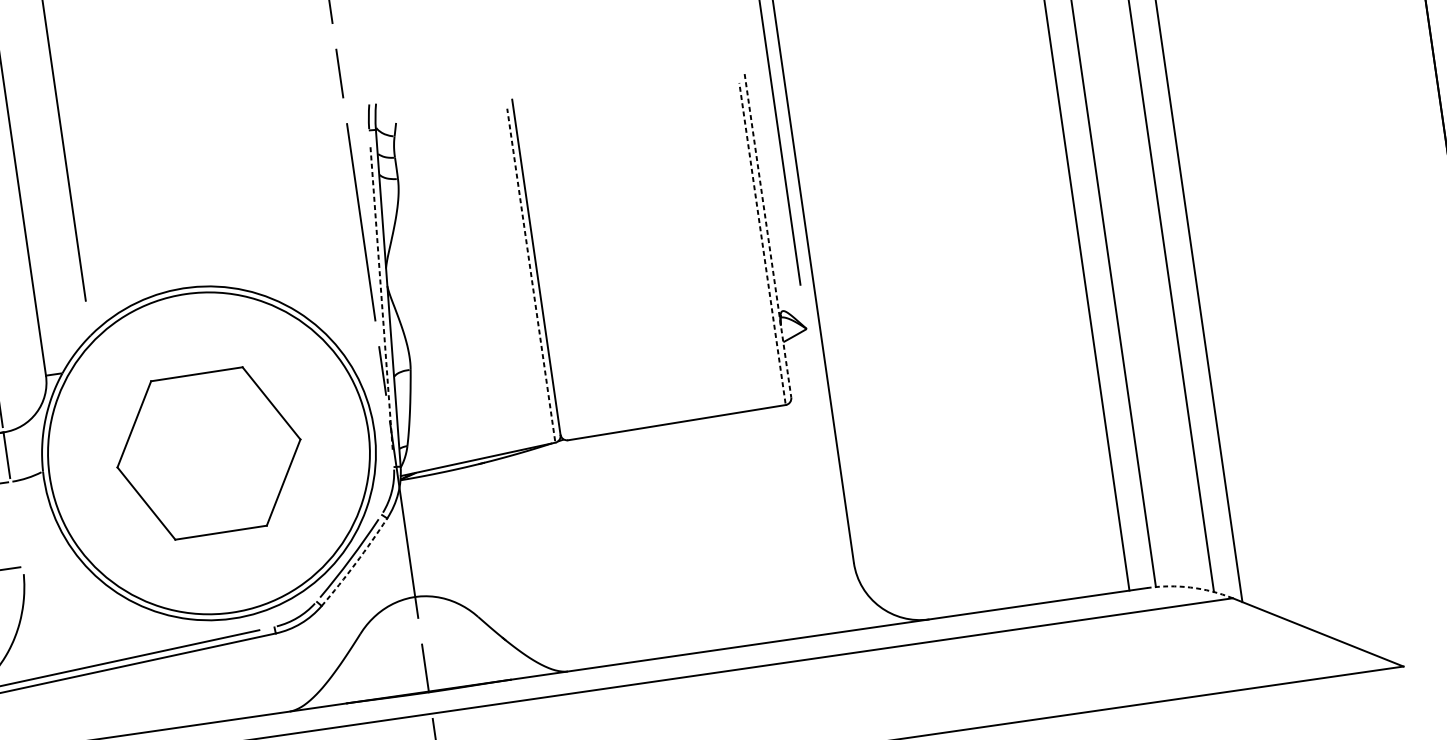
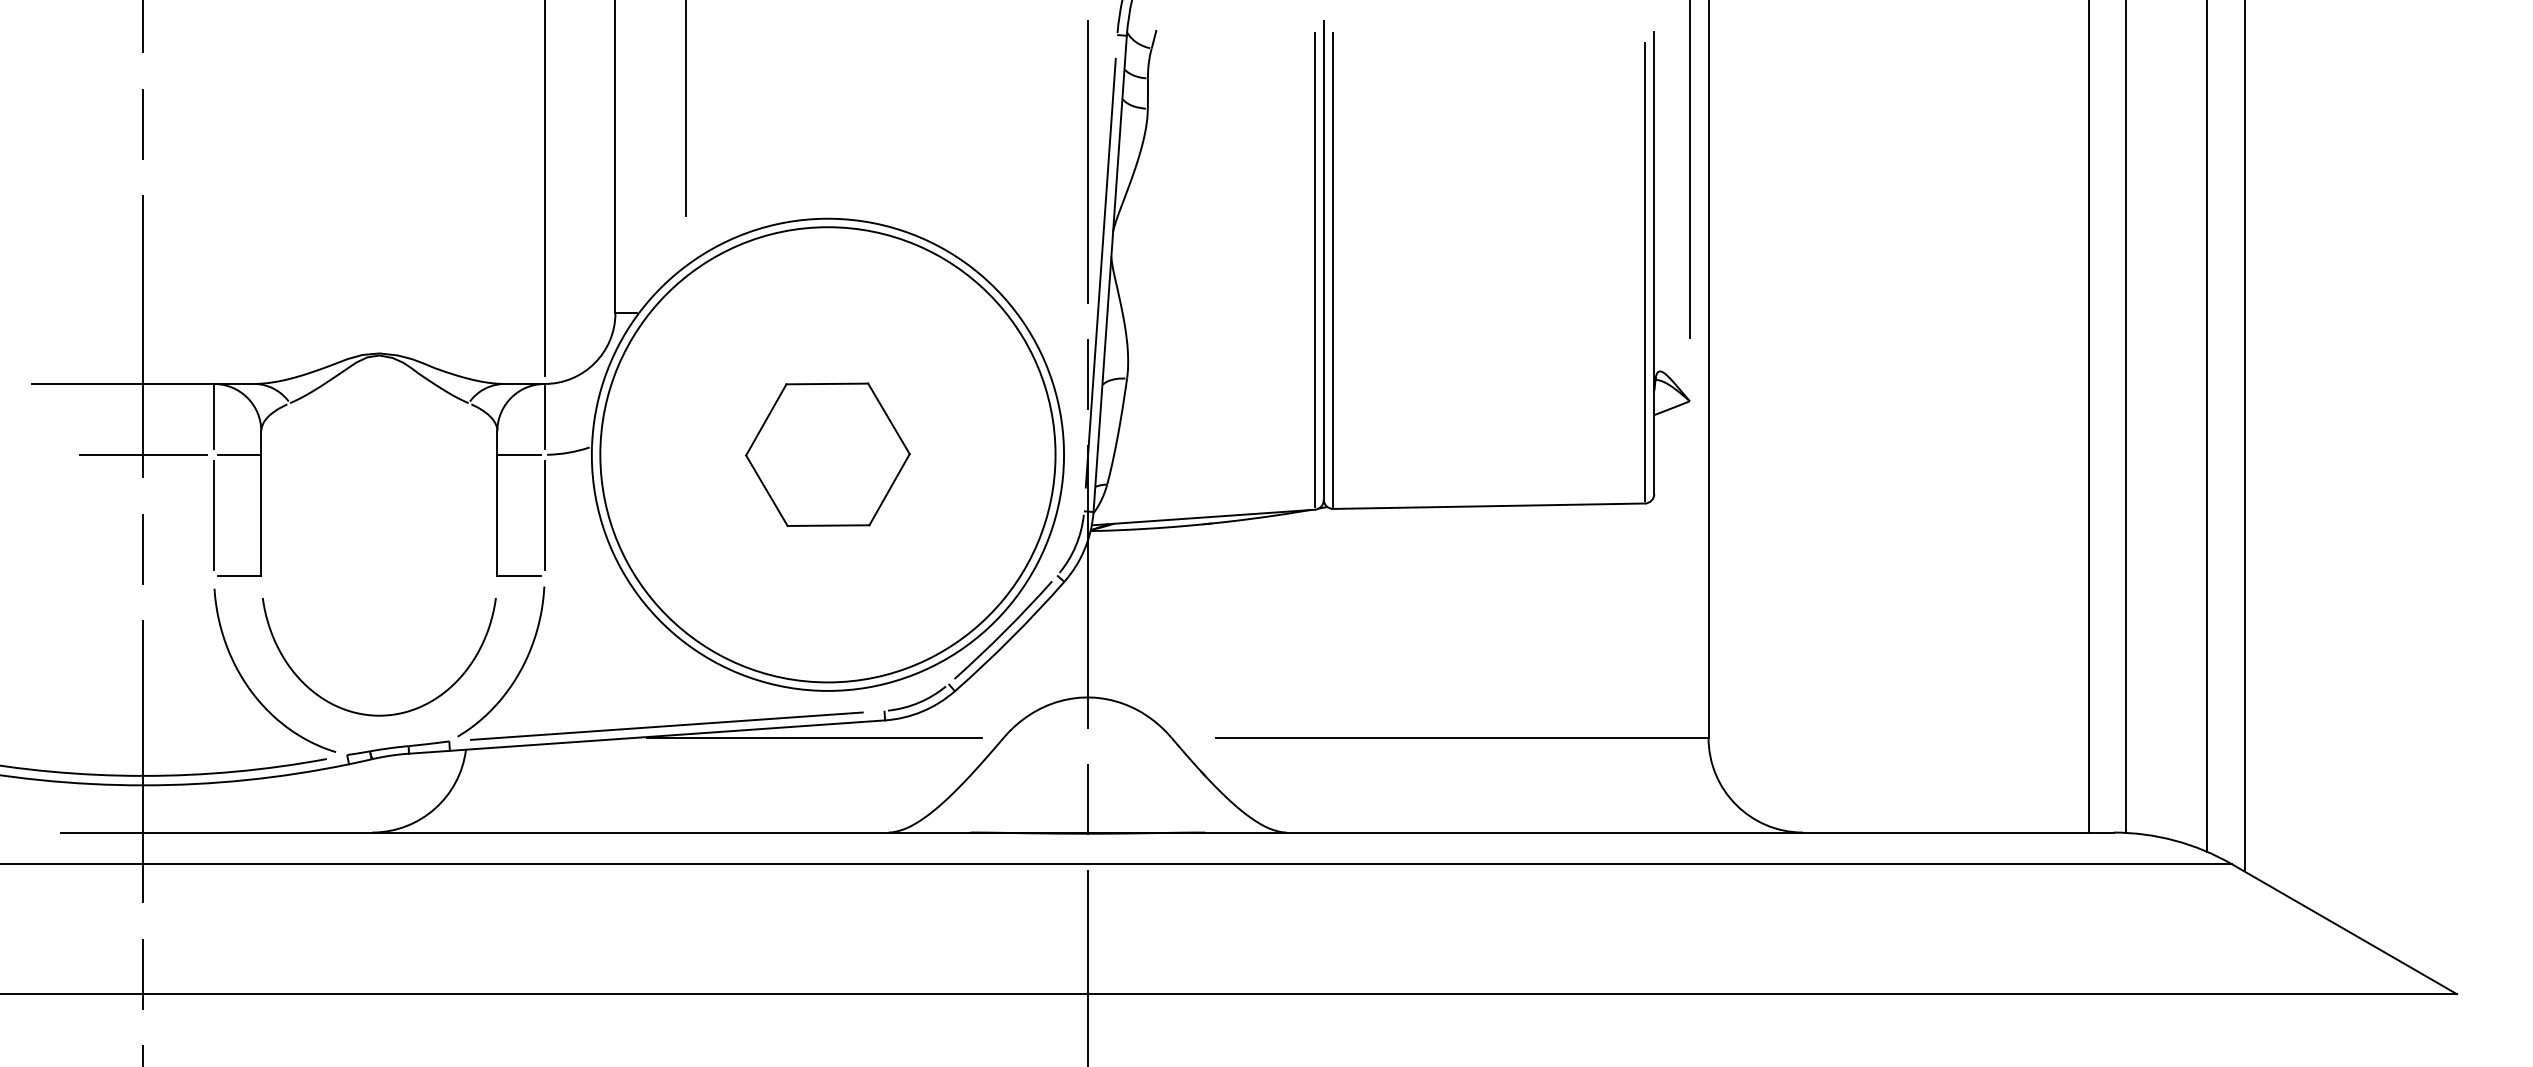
line: (768, 236) -> (1654, 263), dashed -> solid
line: (762, 242) -> (1645, 271), dashed -> solid
line: (544, 272) -> (1333, 269), added
line: (530, 274) -> (1314, 269), dashed -> solid
line: (381, 298) -> (1100, 273), dashed -> solid
part: (208, 453) -> (827, 454), size x0.62
line: (16, 524) -> (544, 515), added
arc: (355, 563) -> (1011, 638), dashed -> solid
arc: (1190, 587) -> (2174, 840), dashed -> solid
line: (680, 588) -> (1460, 738), added
line: (228, 653) -> (814, 738), added

